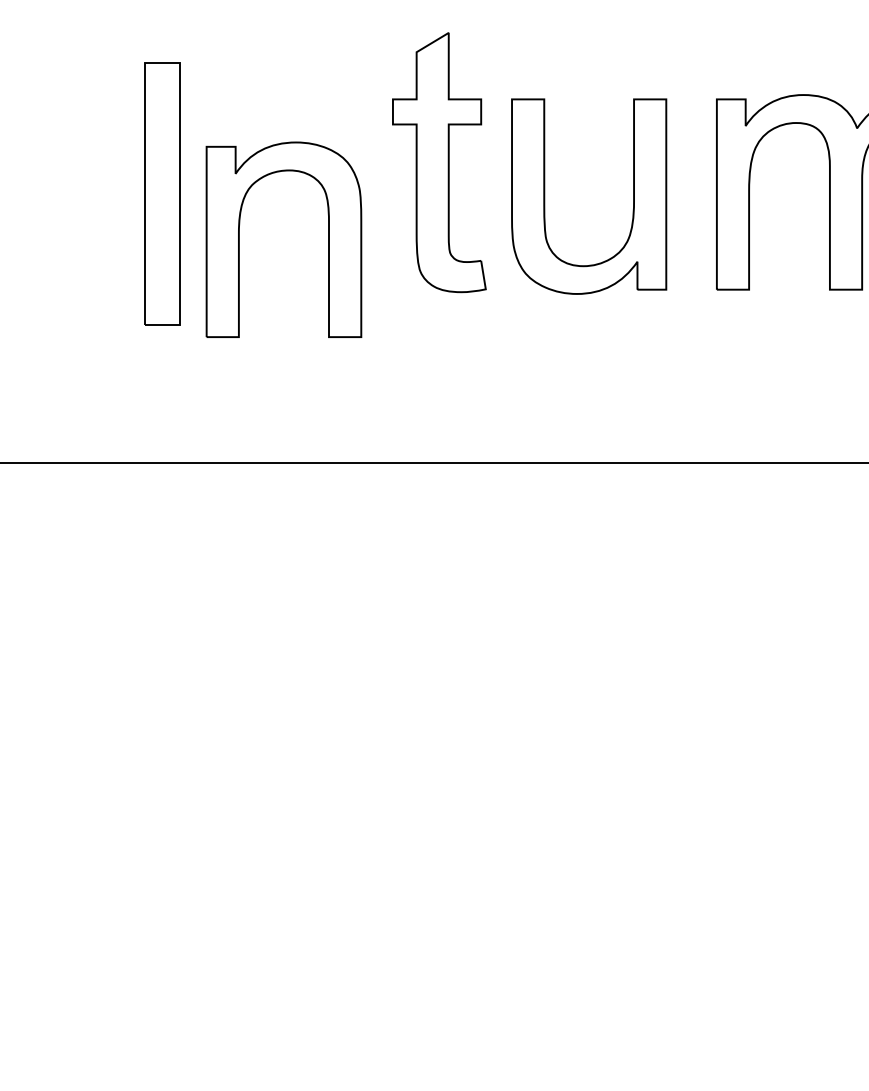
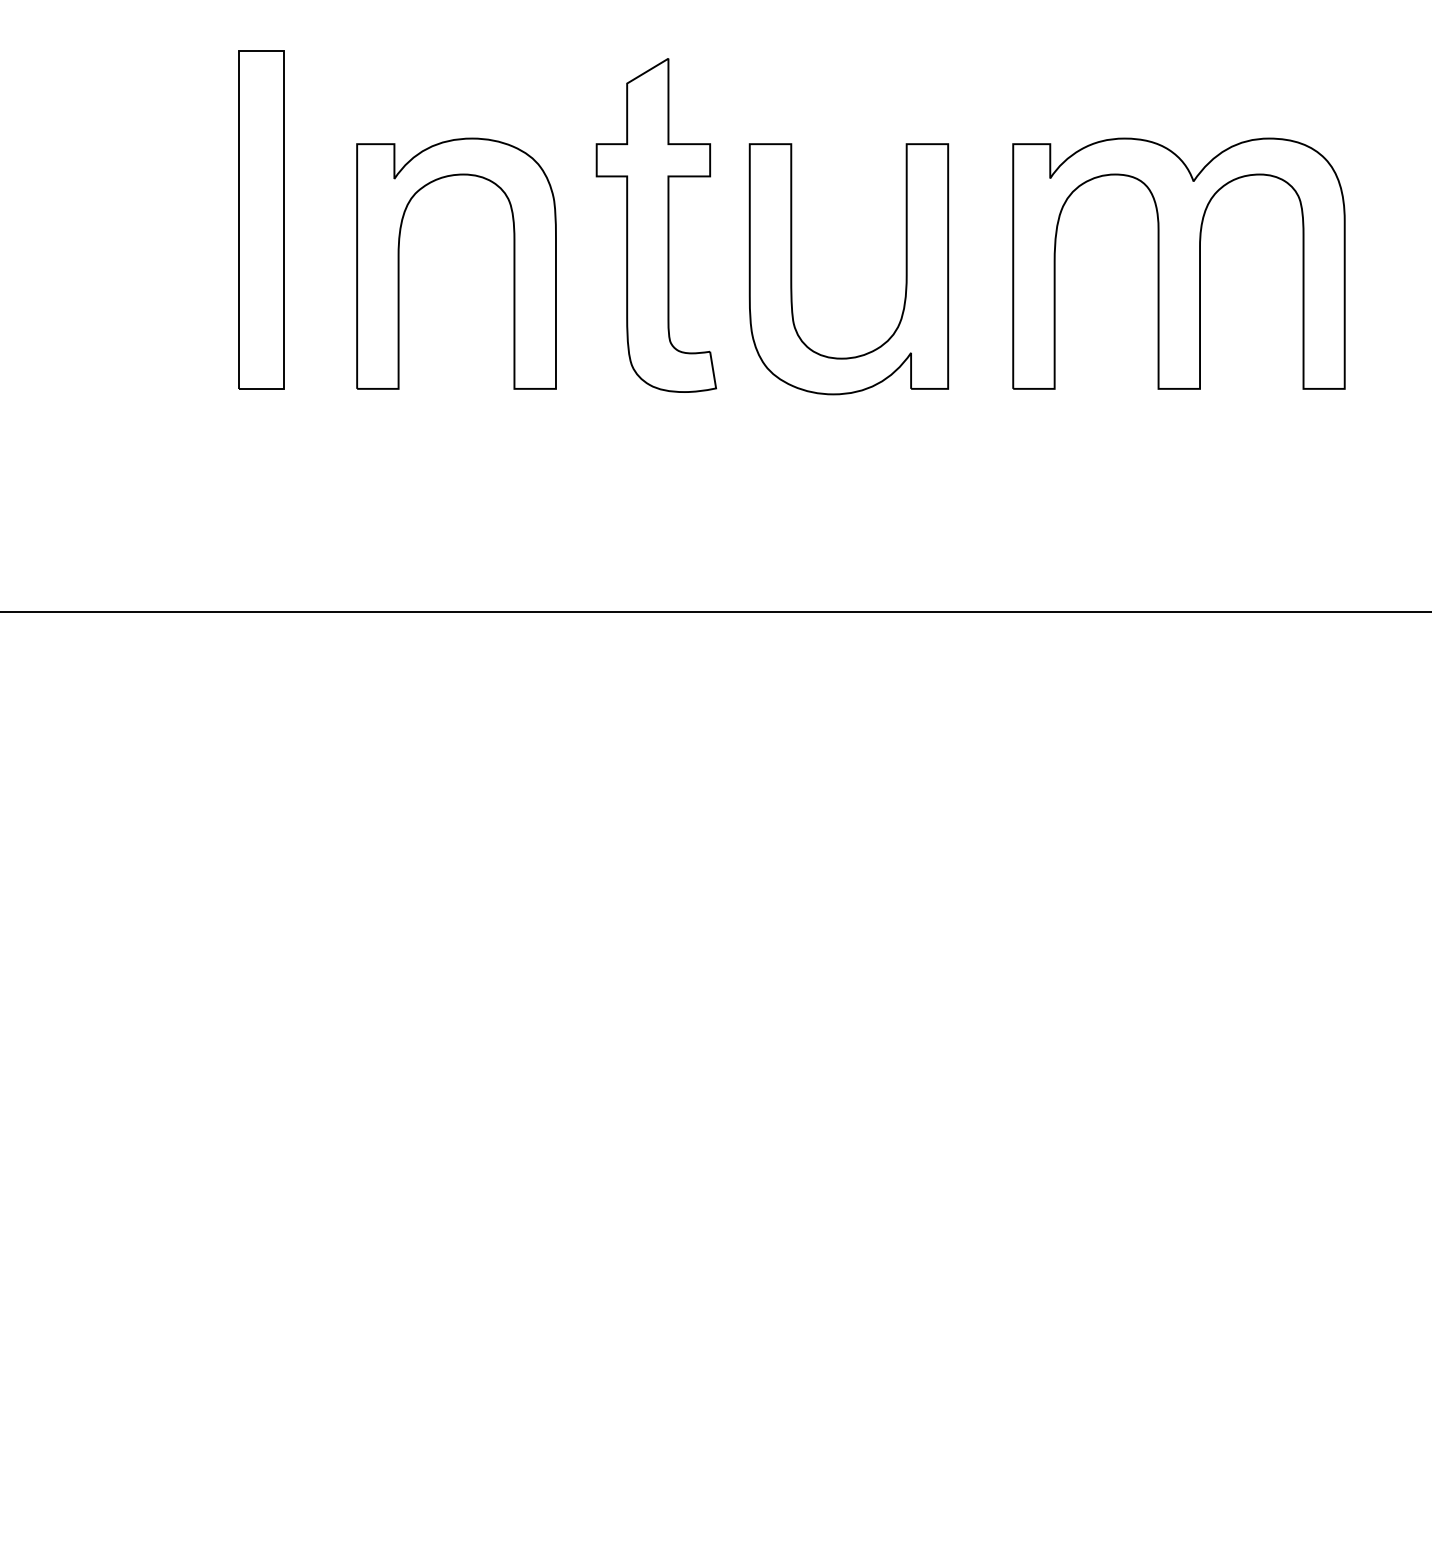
part: (162, 193) -> (261, 219), moved
part: (239, 239) -> (399, 263), moved

